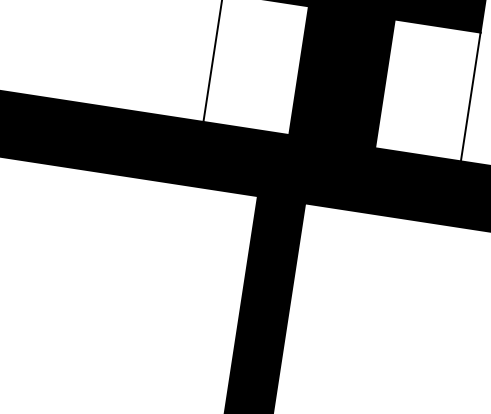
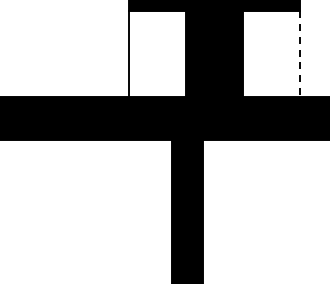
line: (471, 97) -> (300, 54), solid -> dashed

